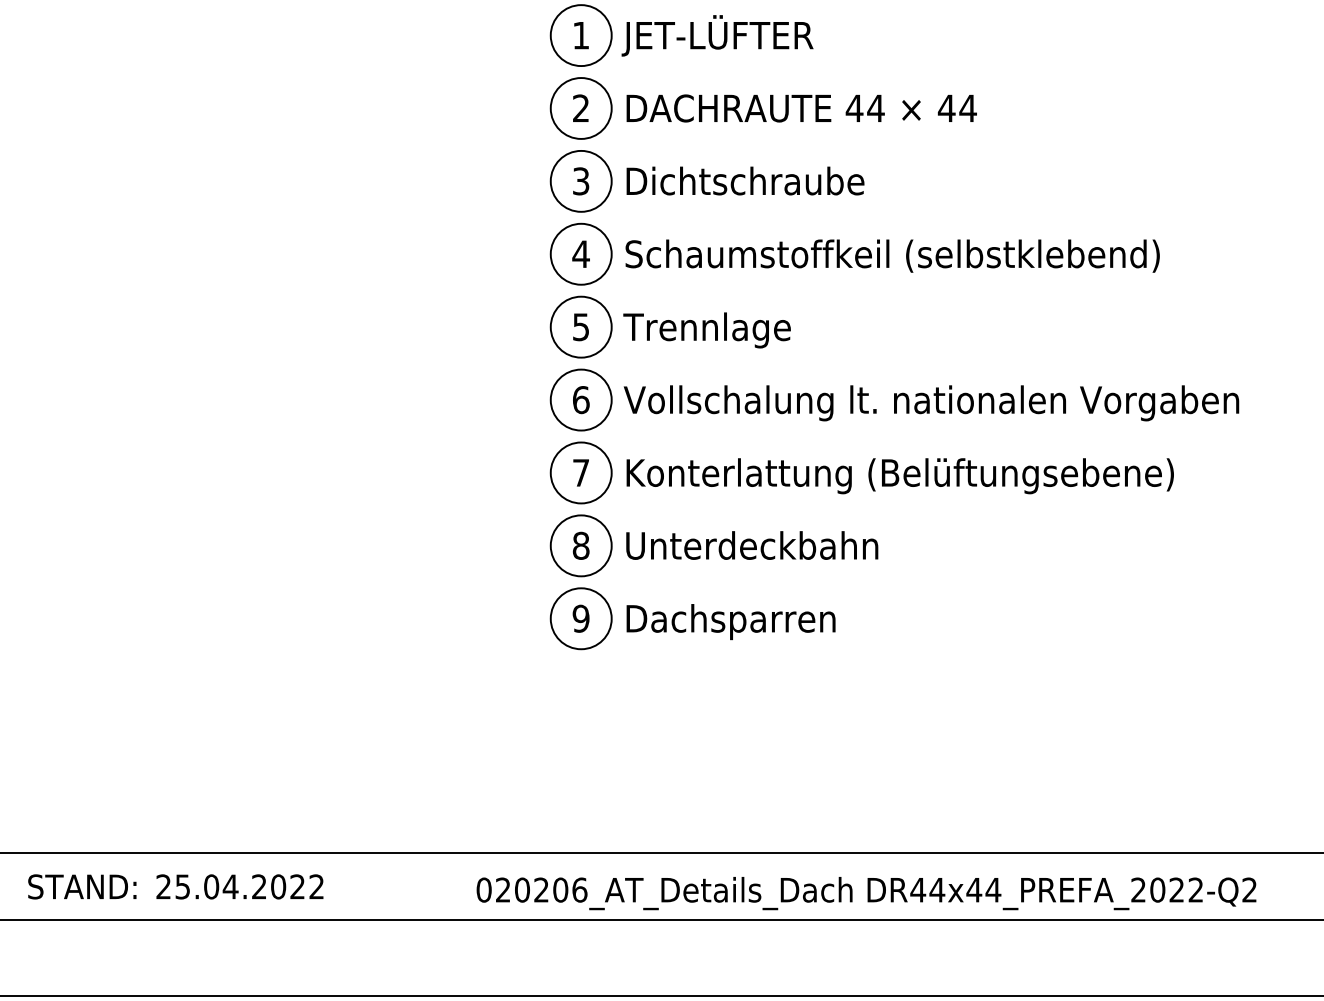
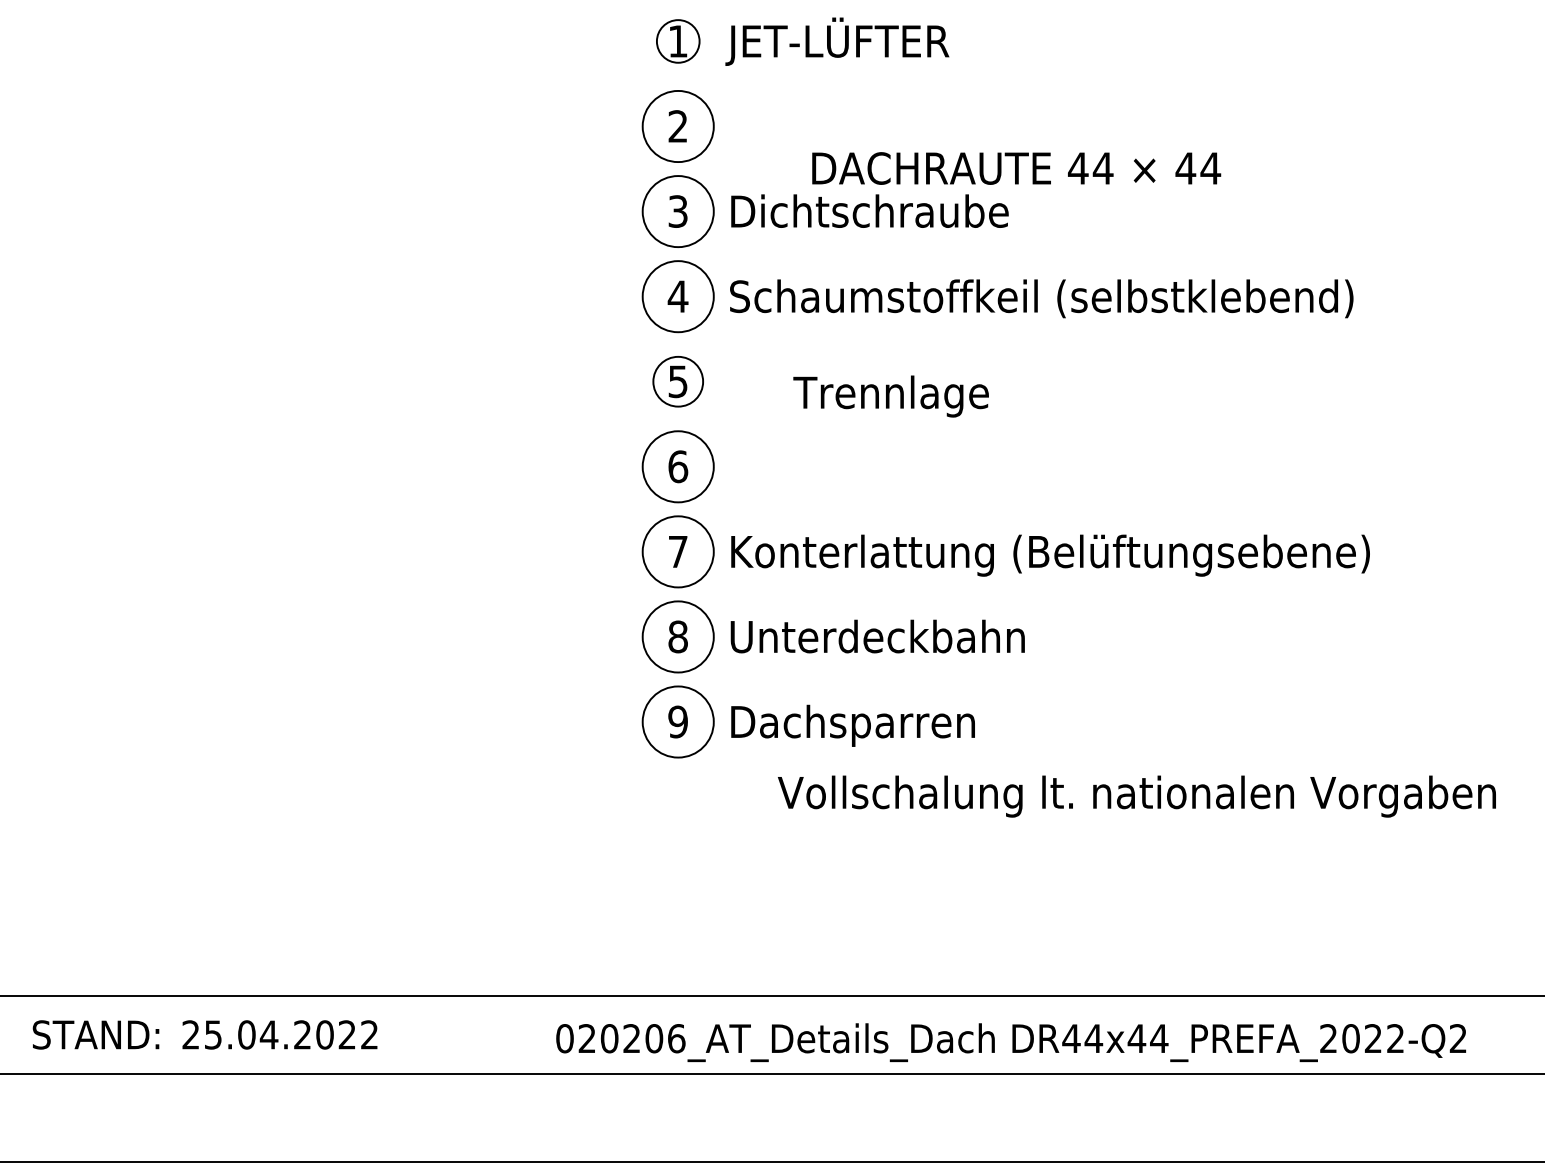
circle: (580, 35) -> (677, 41), size x0.6
text: (801, 108) -> (1016, 168), moved
circle: (580, 326) -> (677, 381), size x0.7
text: (706, 330) -> (890, 396), moved
text: (931, 403) -> (1136, 796), moved

